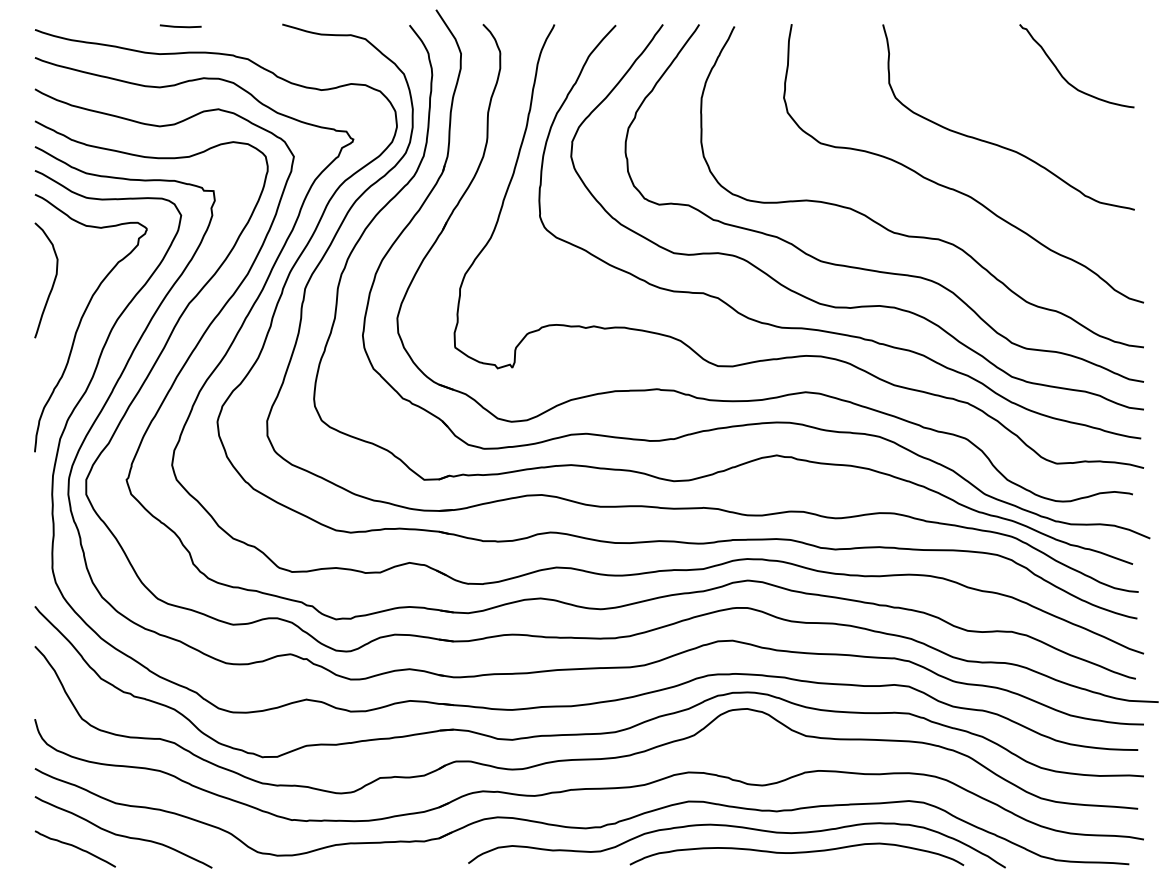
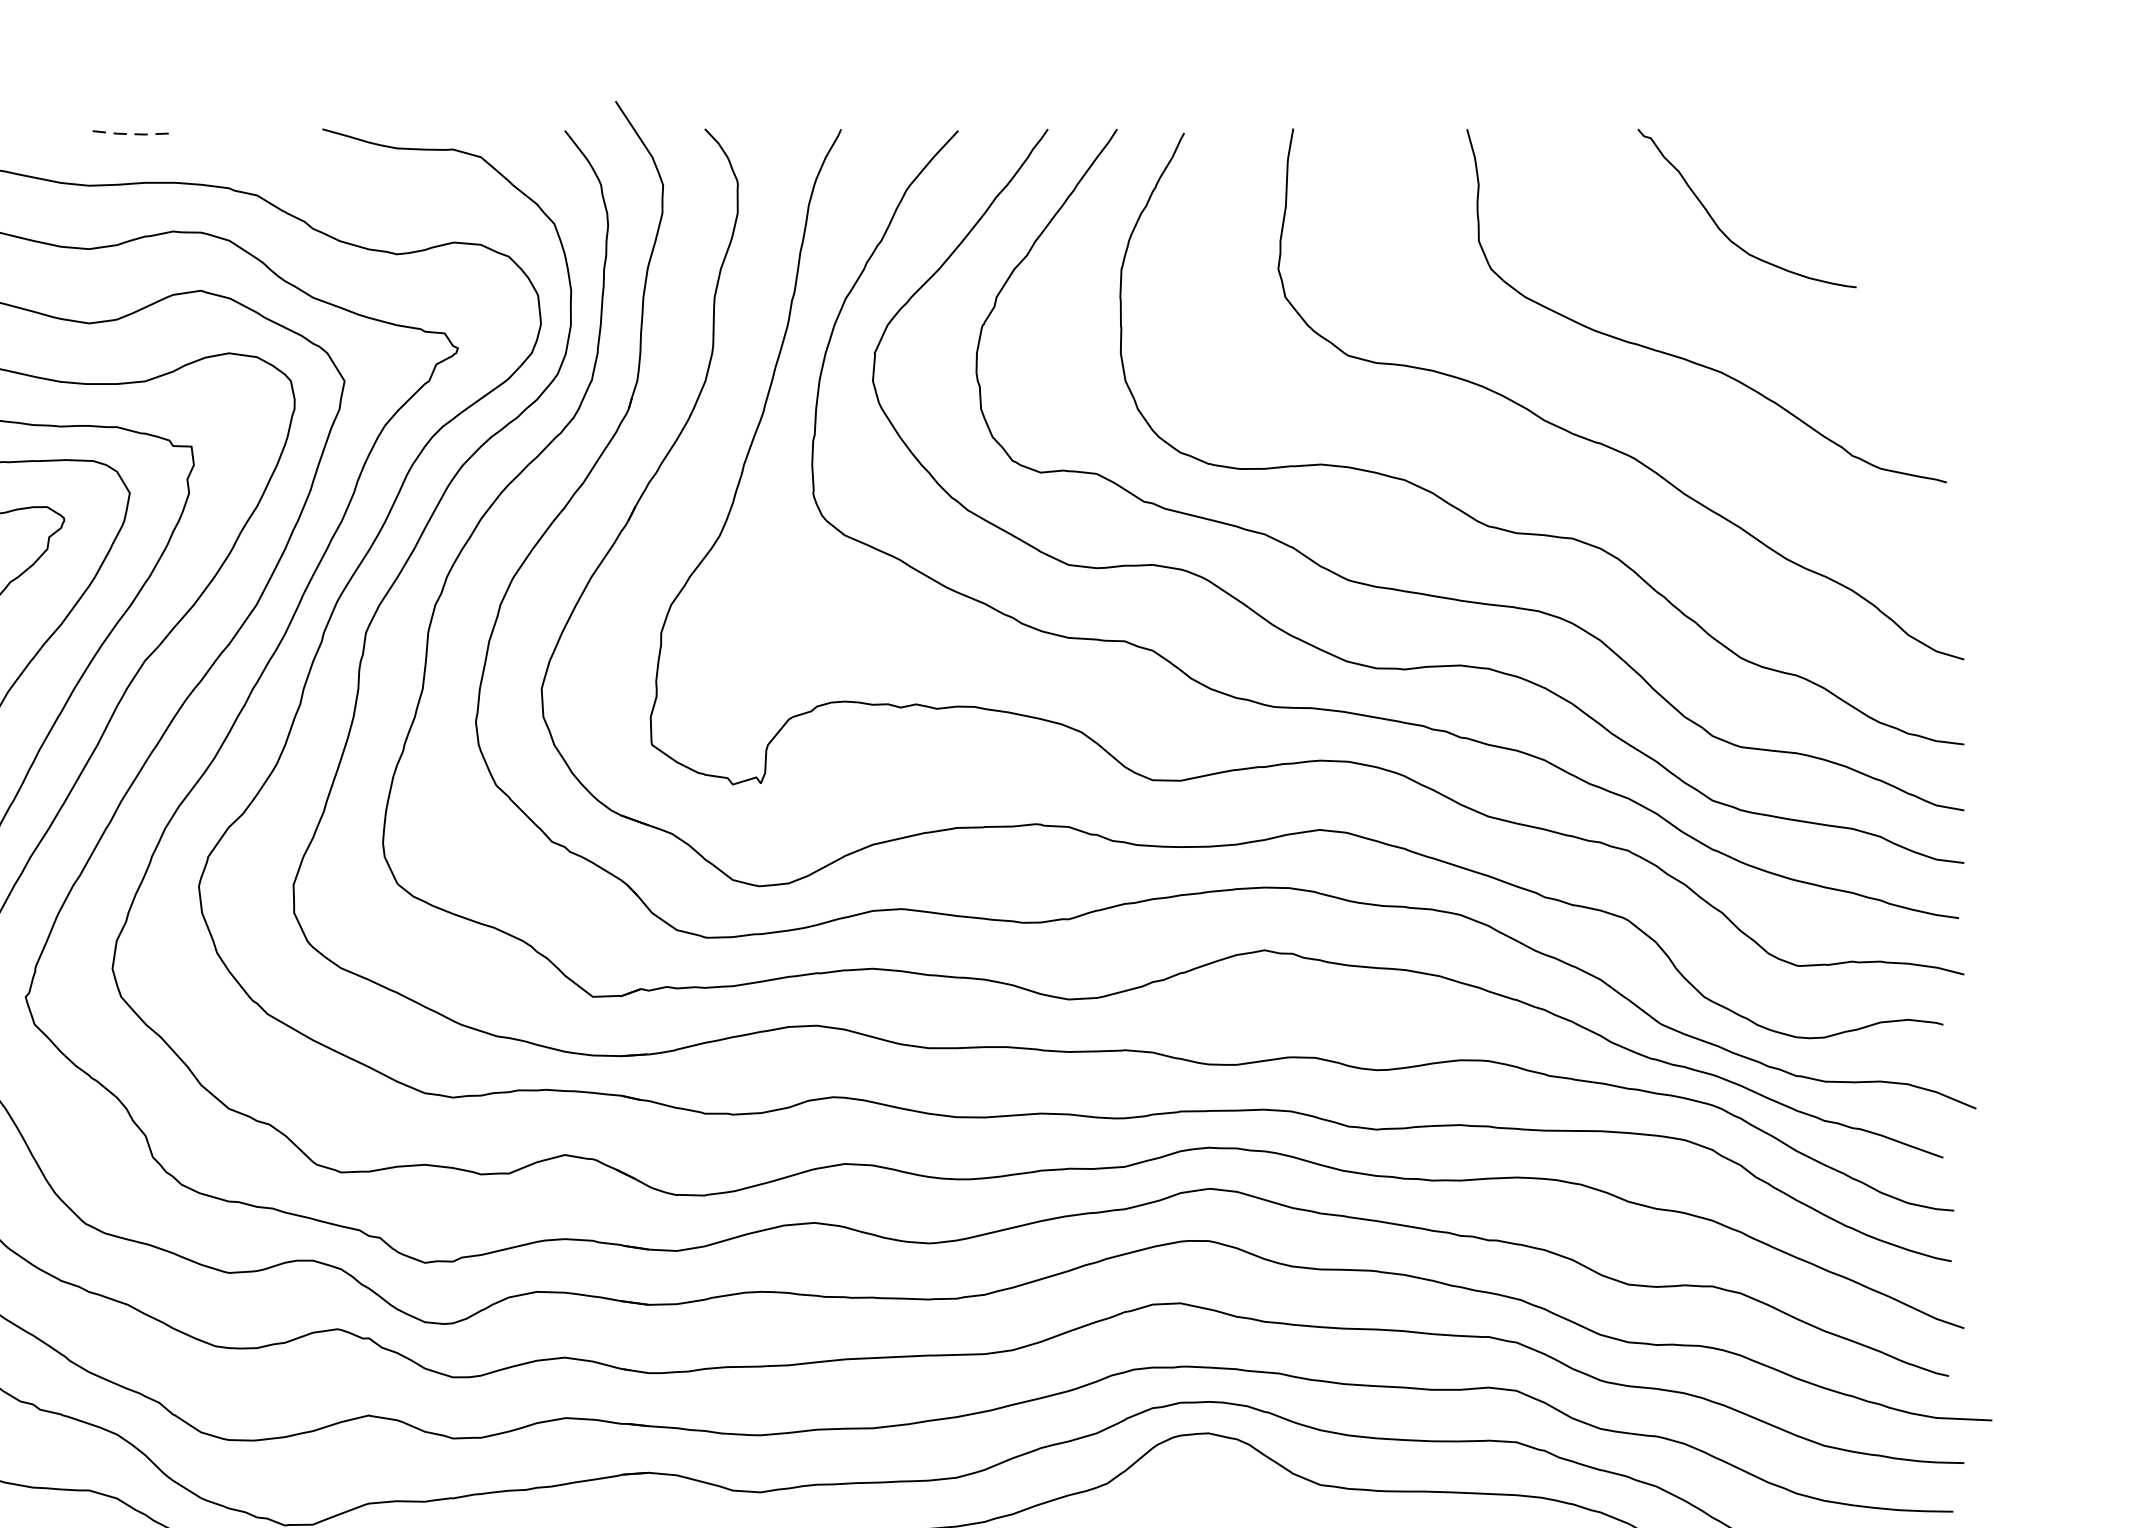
line: (180, 27) -> (128, 134), solid -> dashed
curve: (1064, 77) -> (1723, 230), moved

